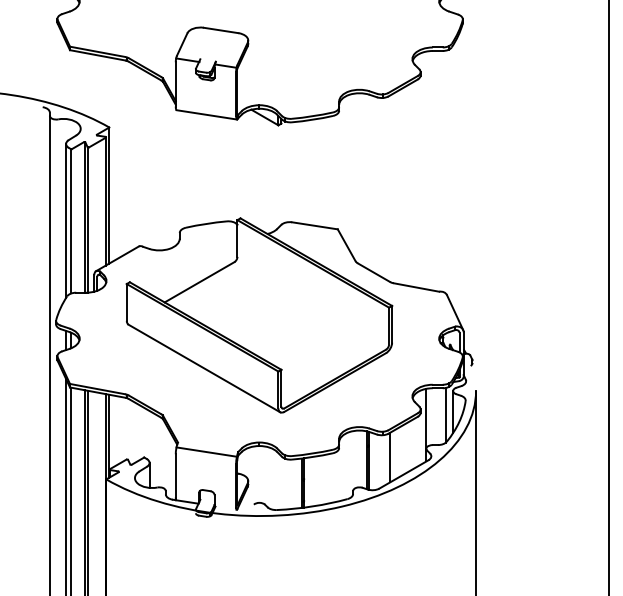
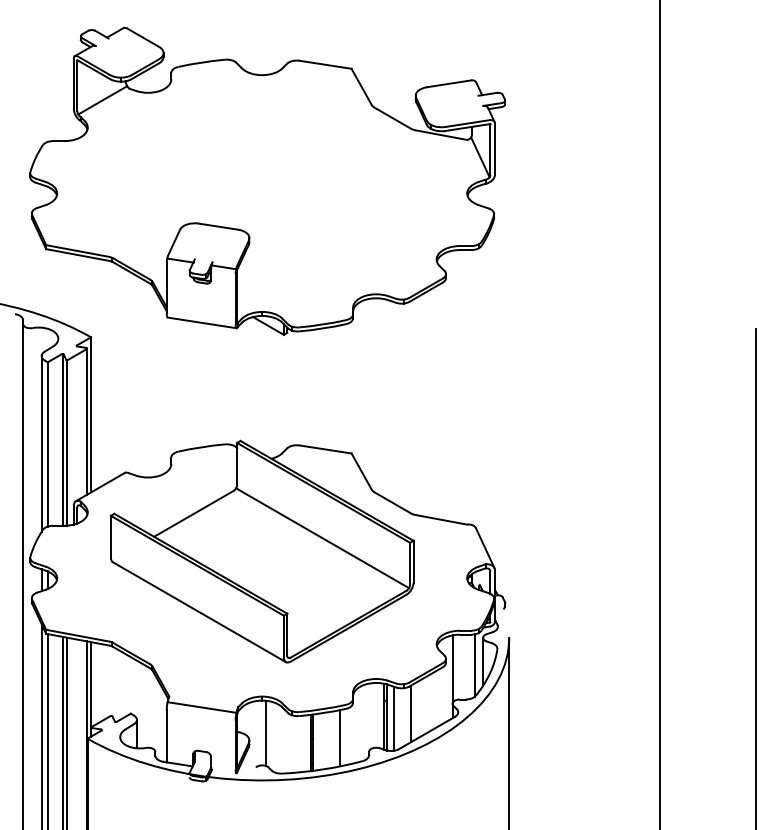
line: (312, 303) -> (322, 538), added
line: (374, 461) -> (393, 718), added
line: (263, 474) -> (266, 733), added
line: (328, 479) -> (340, 738), added

